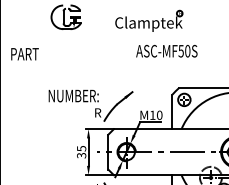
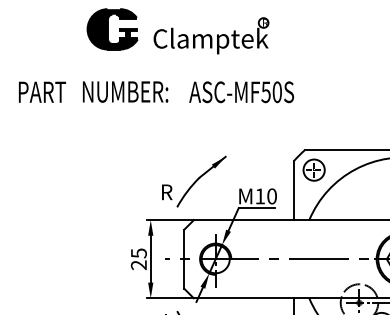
fill: (65, 17) -> (111, 29), added
part: (149, 20) -> (212, 34), moved
text: (166, 51) -> (241, 92), moved
text: (73, 95) -> (125, 90), moved
text: (82, 155) -> (140, 264), 35 -> 25

